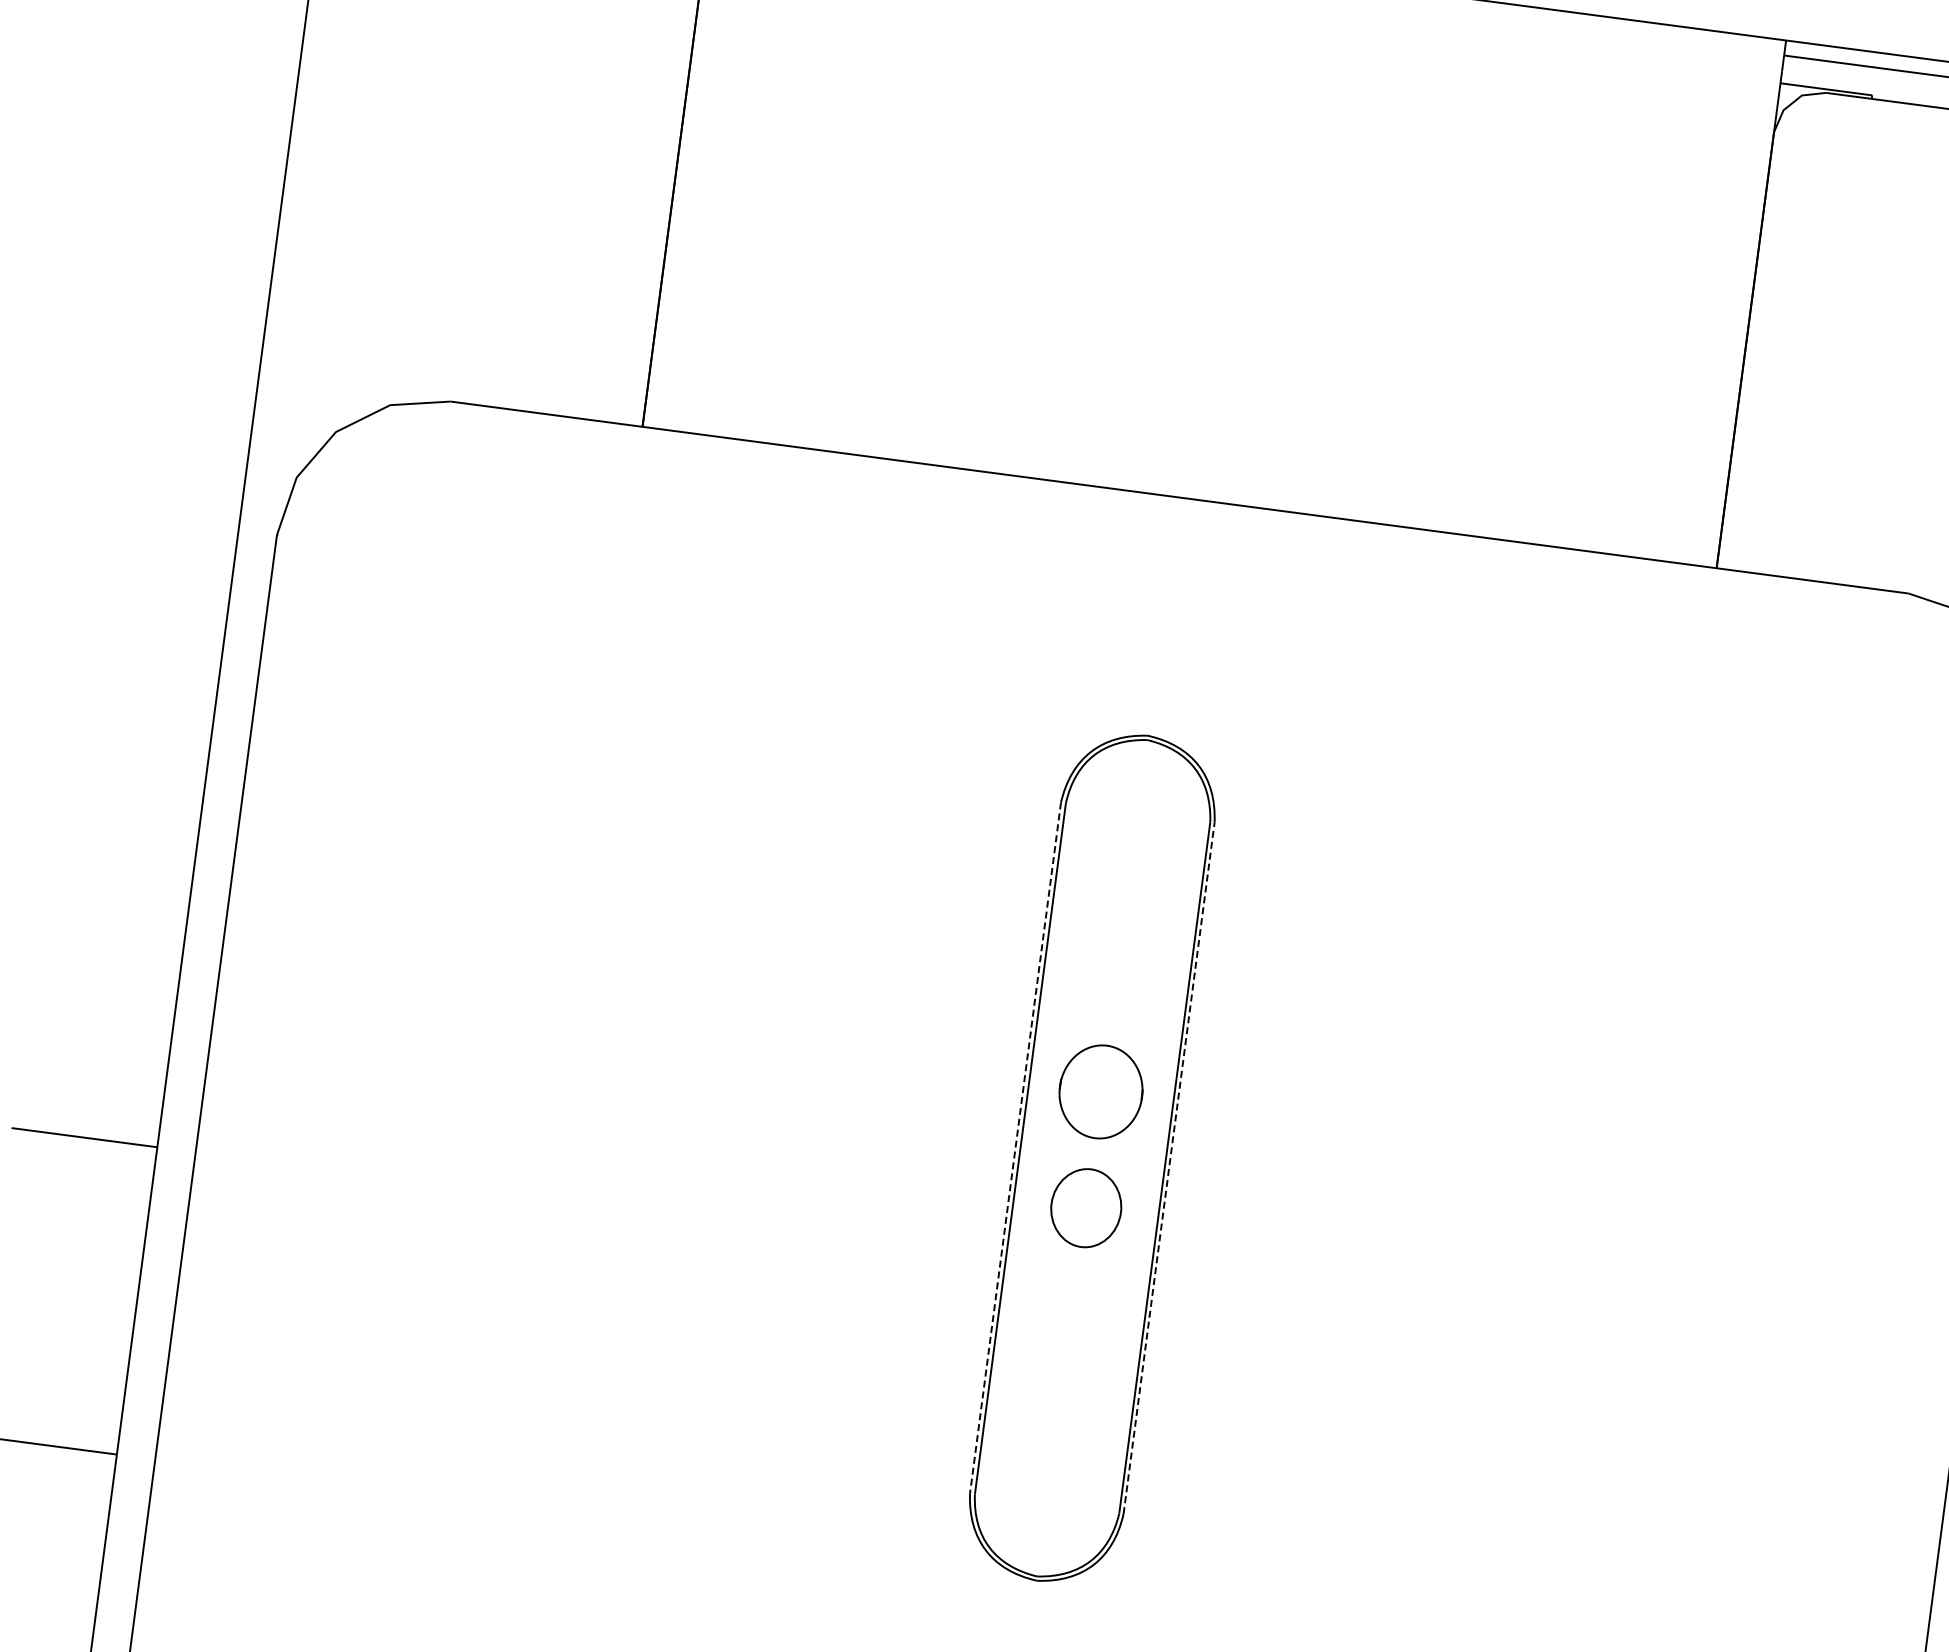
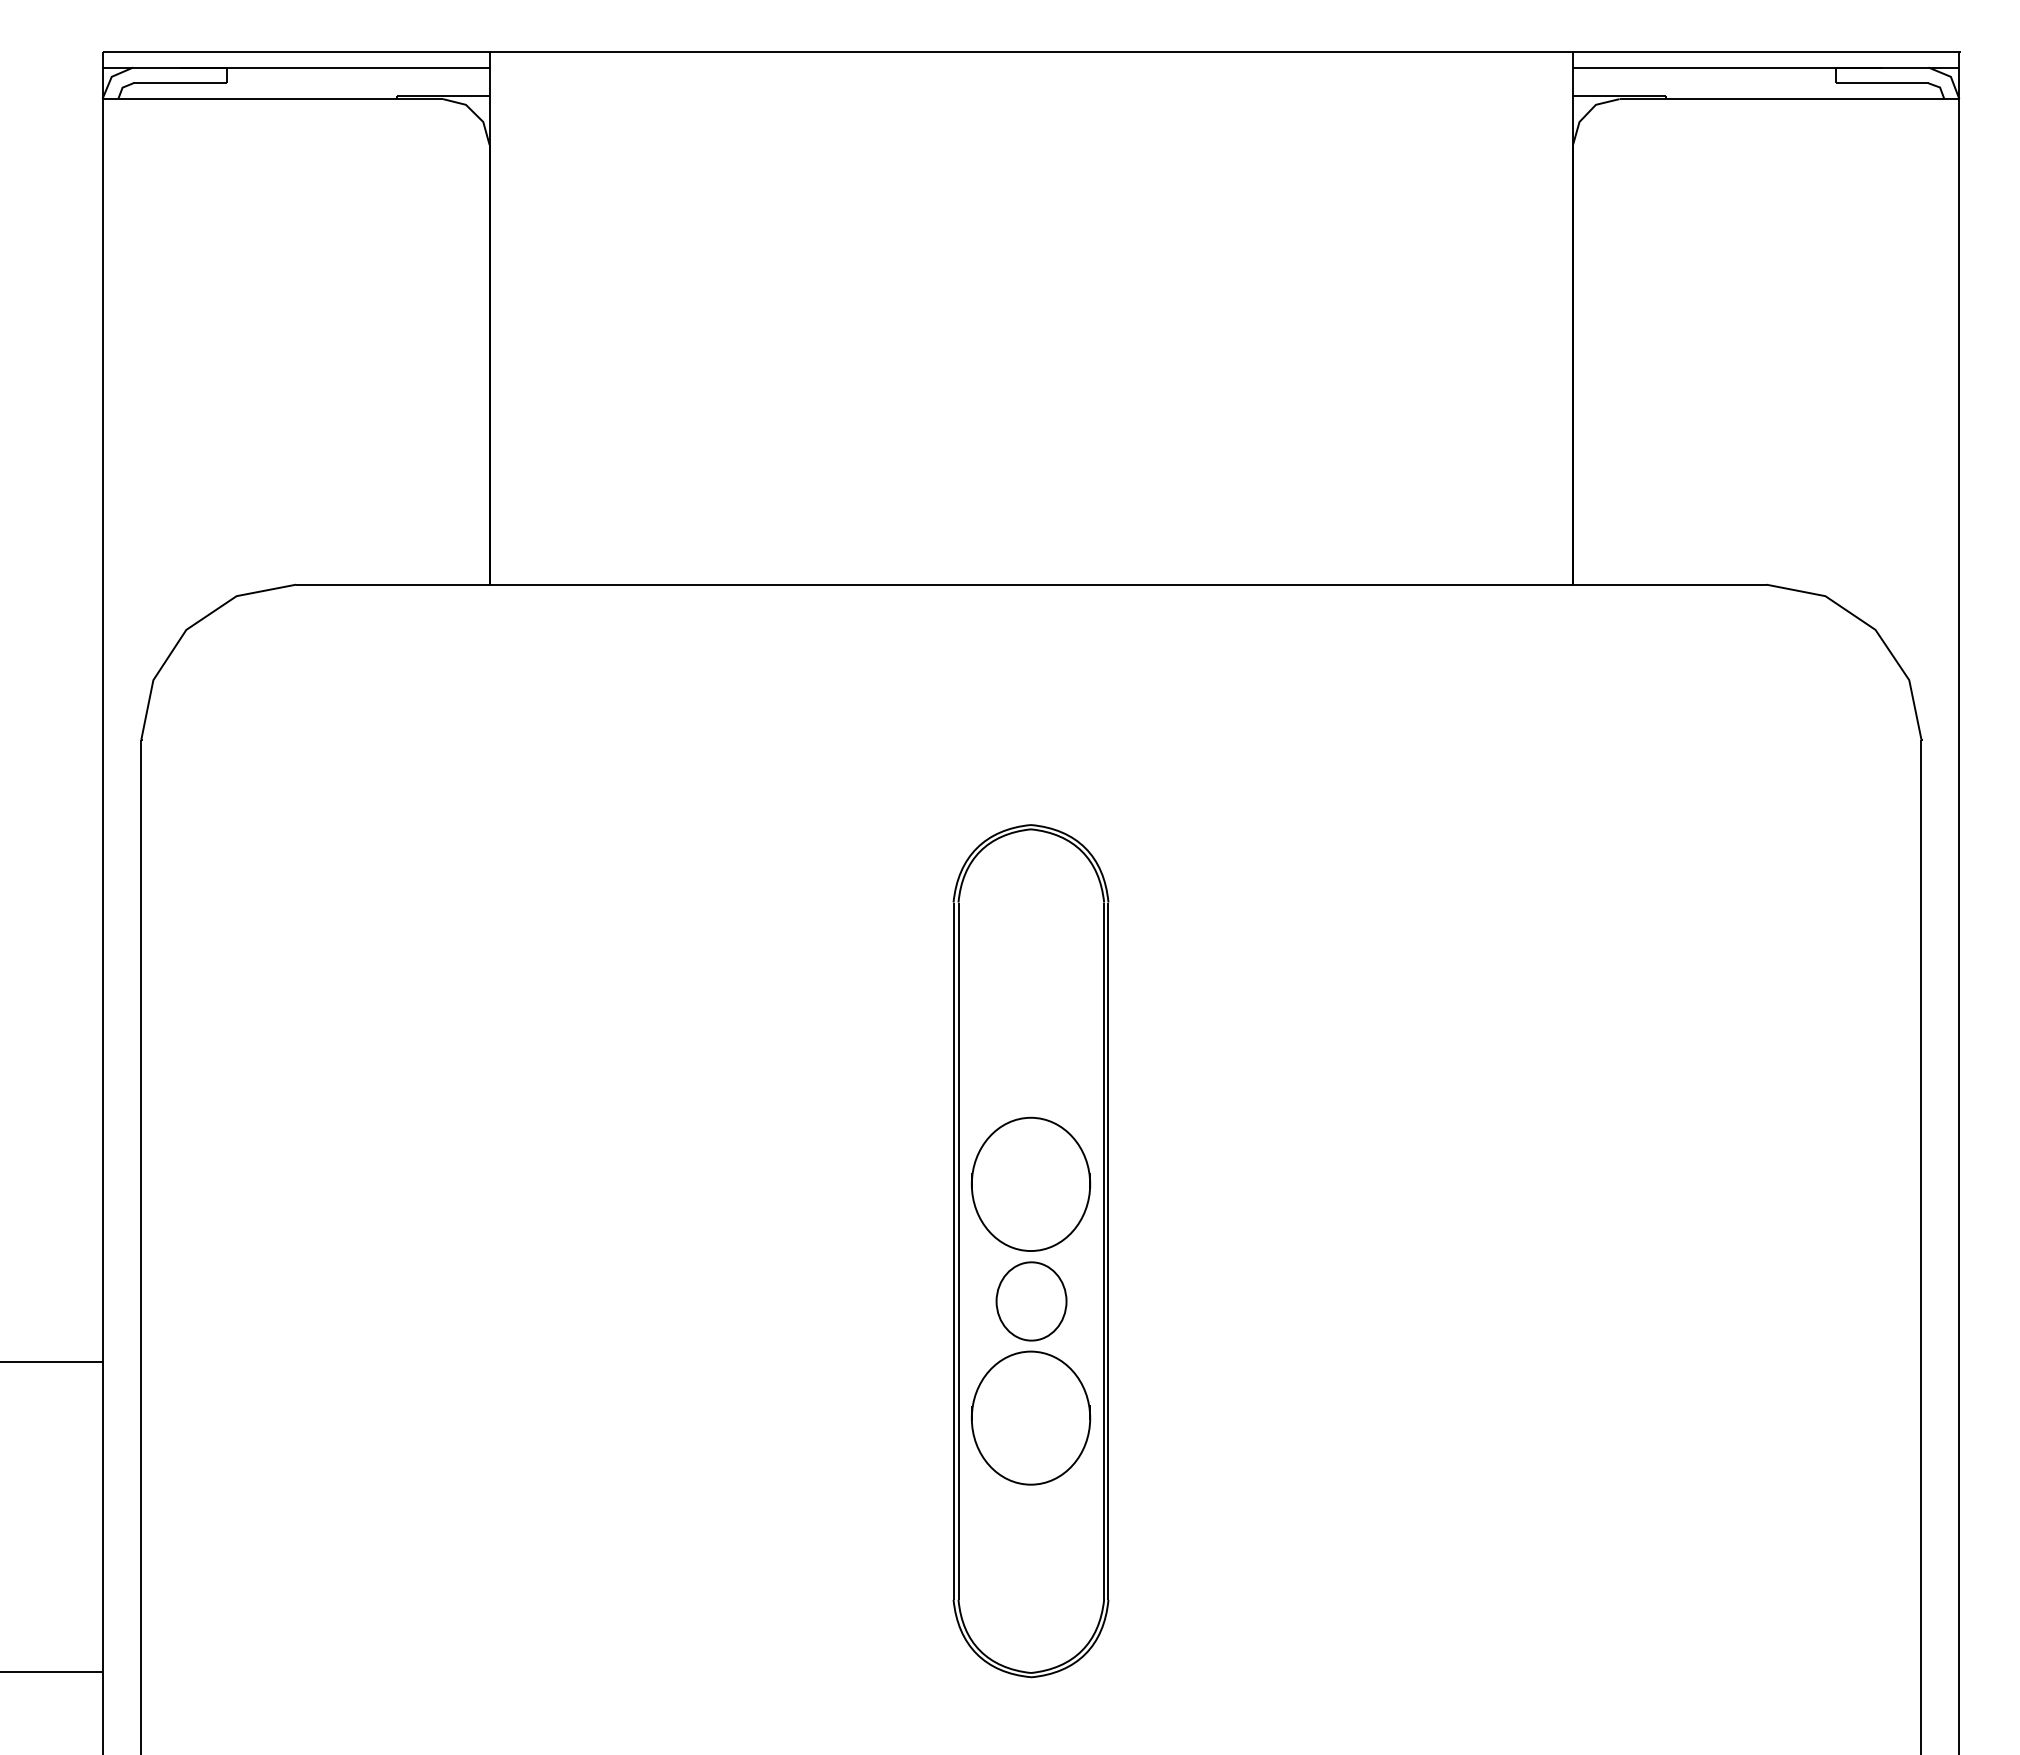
part: (1100, 1091) -> (1030, 1183), size x1.43
line: (1015, 1148) -> (953, 1251), dashed -> solid
line: (1169, 1168) -> (1108, 1251), dashed -> solid
part: (1070, 1323) -> (1030, 1417), added

